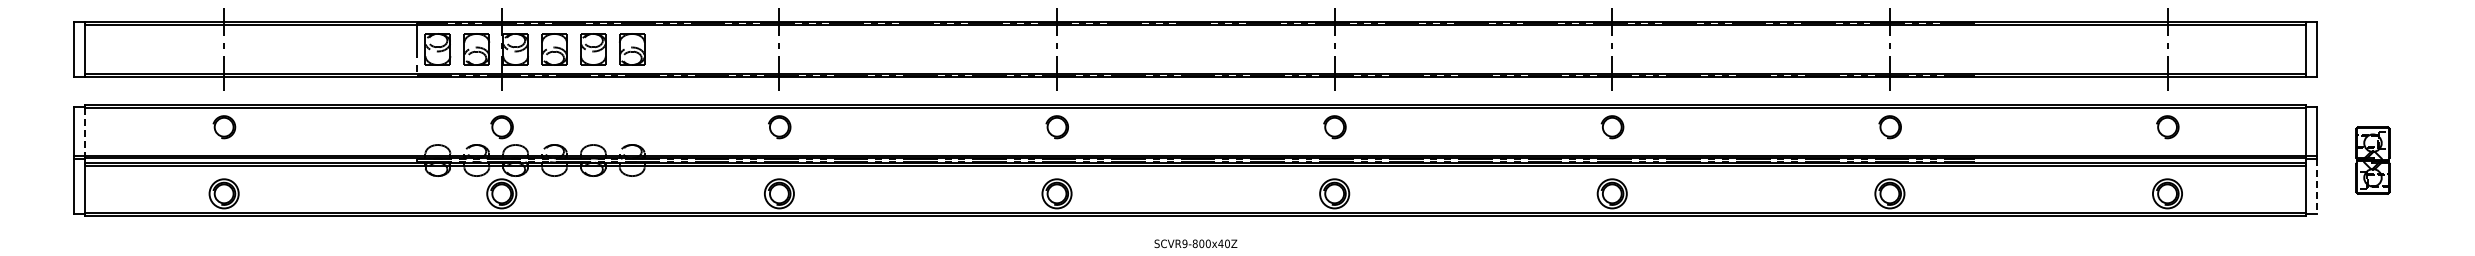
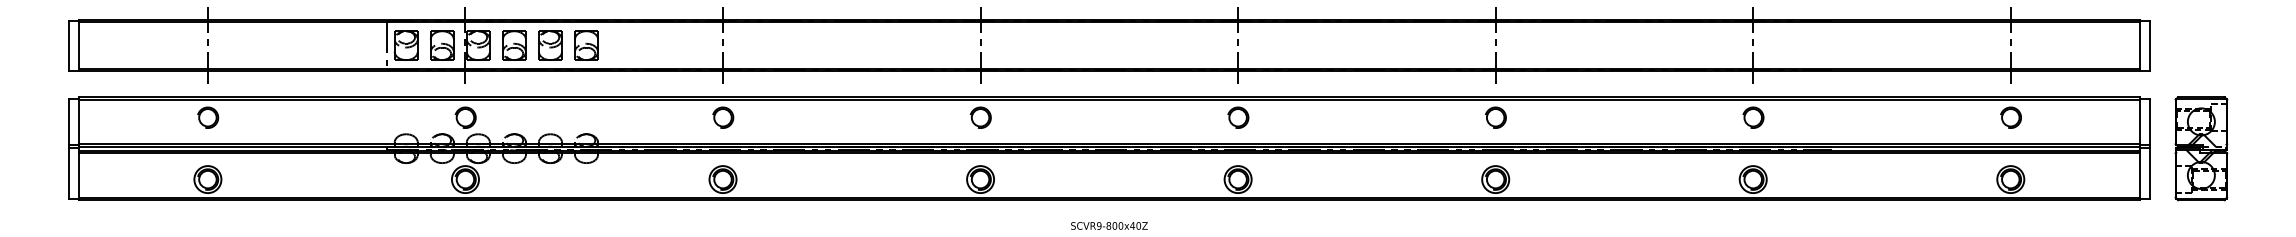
line: (85, 131) -> (79, 121), dashed -> solid
part: (2372, 160) -> (2200, 148), size x1.67
line: (2317, 187) -> (2149, 173), dashed -> solid

